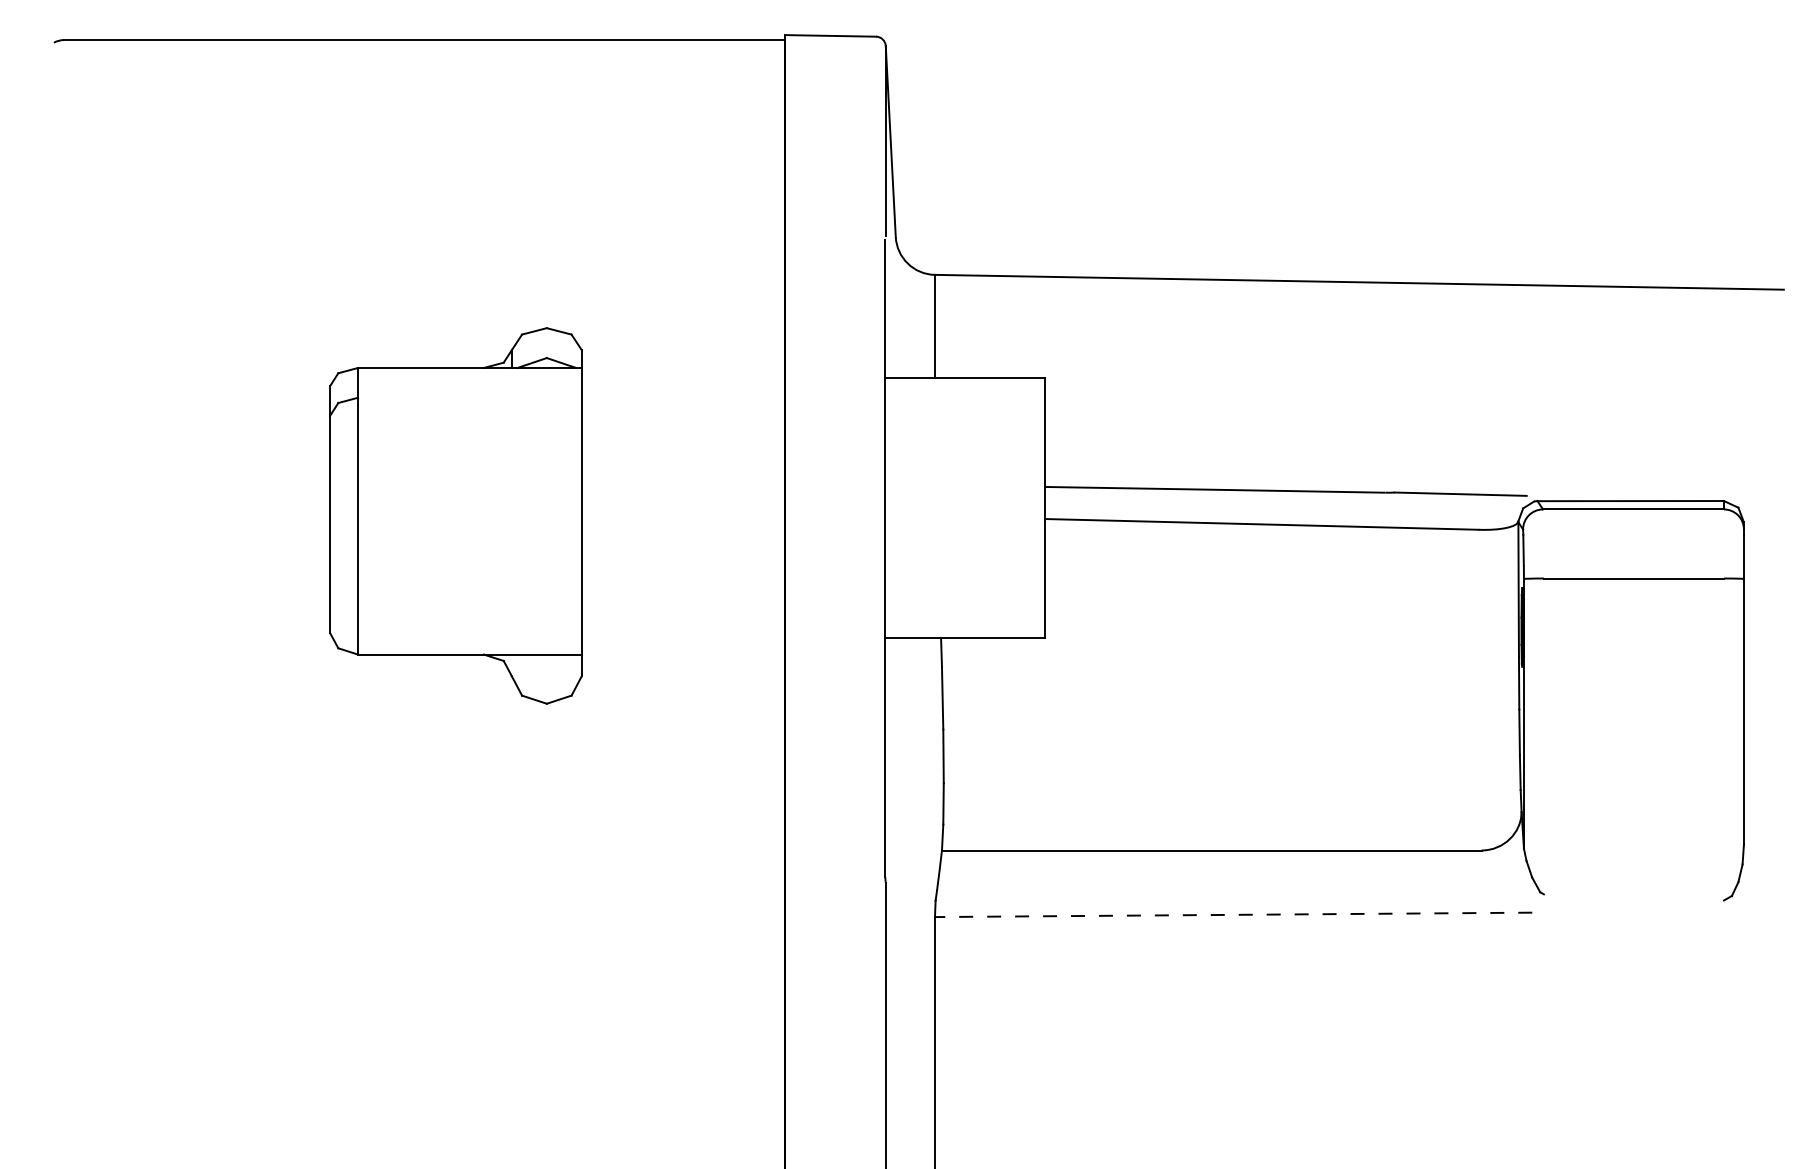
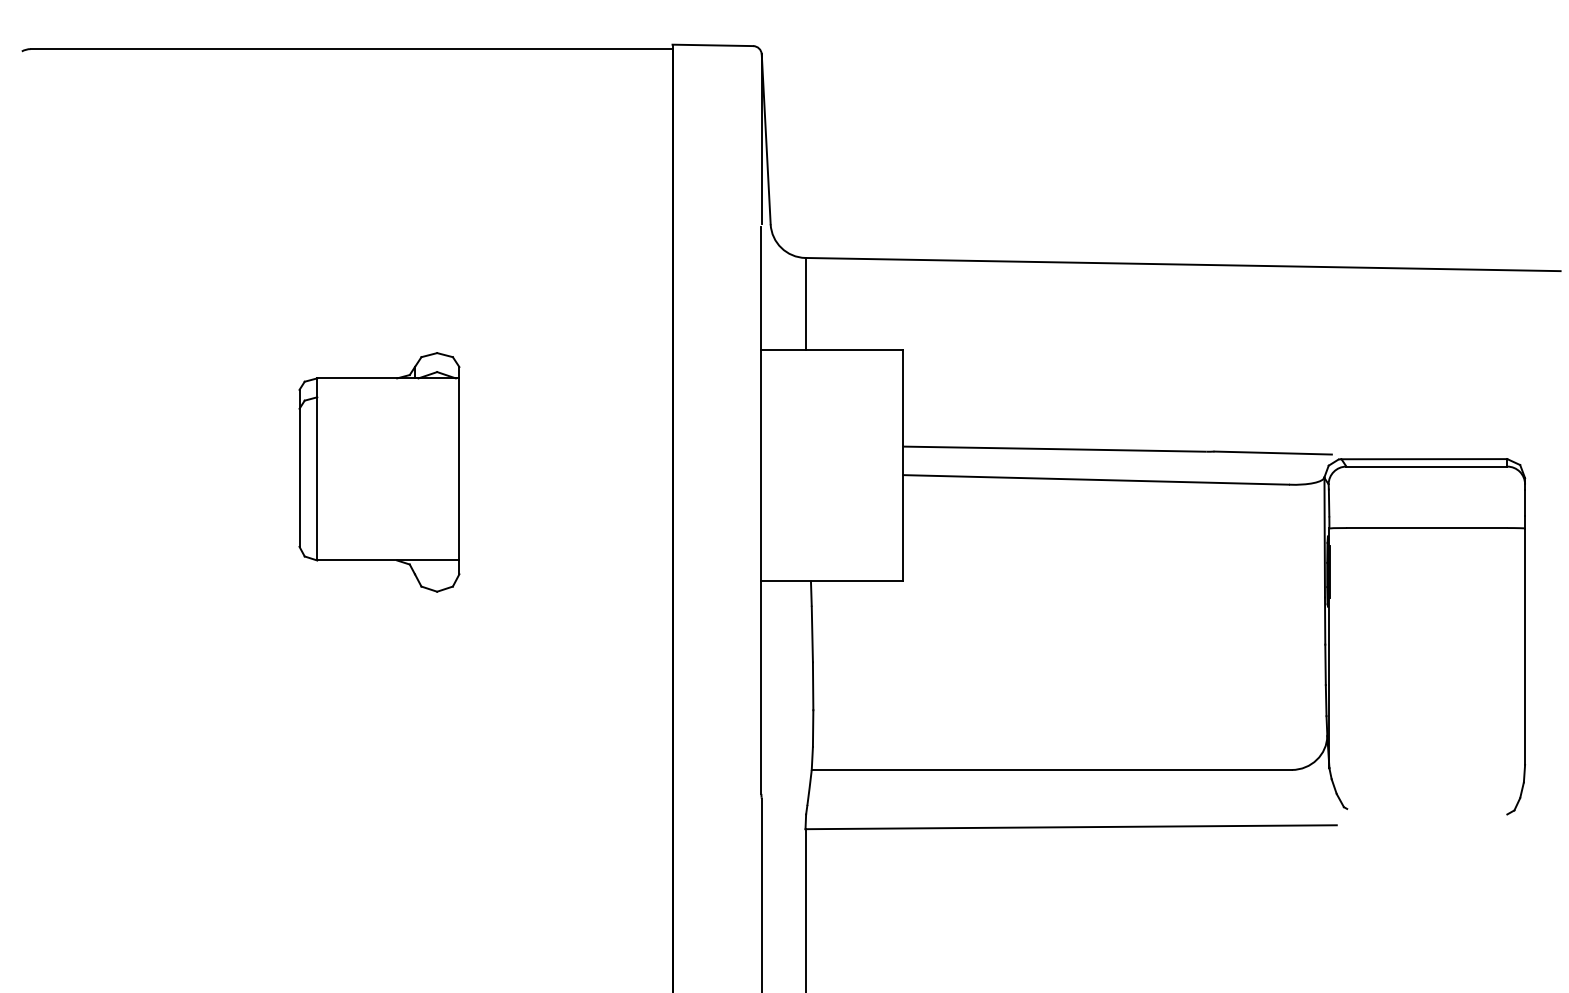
part: (455, 515) -> (379, 471), size x0.71
line: (1233, 914) -> (1071, 826), dashed -> solid

